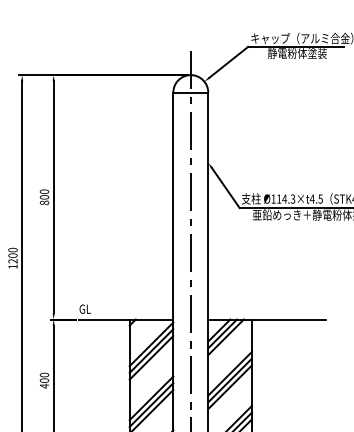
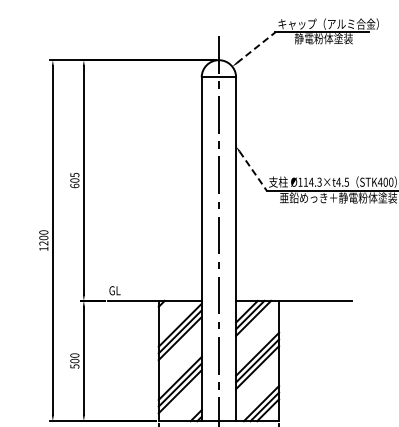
line: (228, 62) -> (256, 47), solid -> dashed
line: (225, 188) -> (253, 171), solid -> dashed
text: (44, 197) -> (74, 180), 800 -> 605
text: (44, 386) -> (74, 366), 400 -> 500

